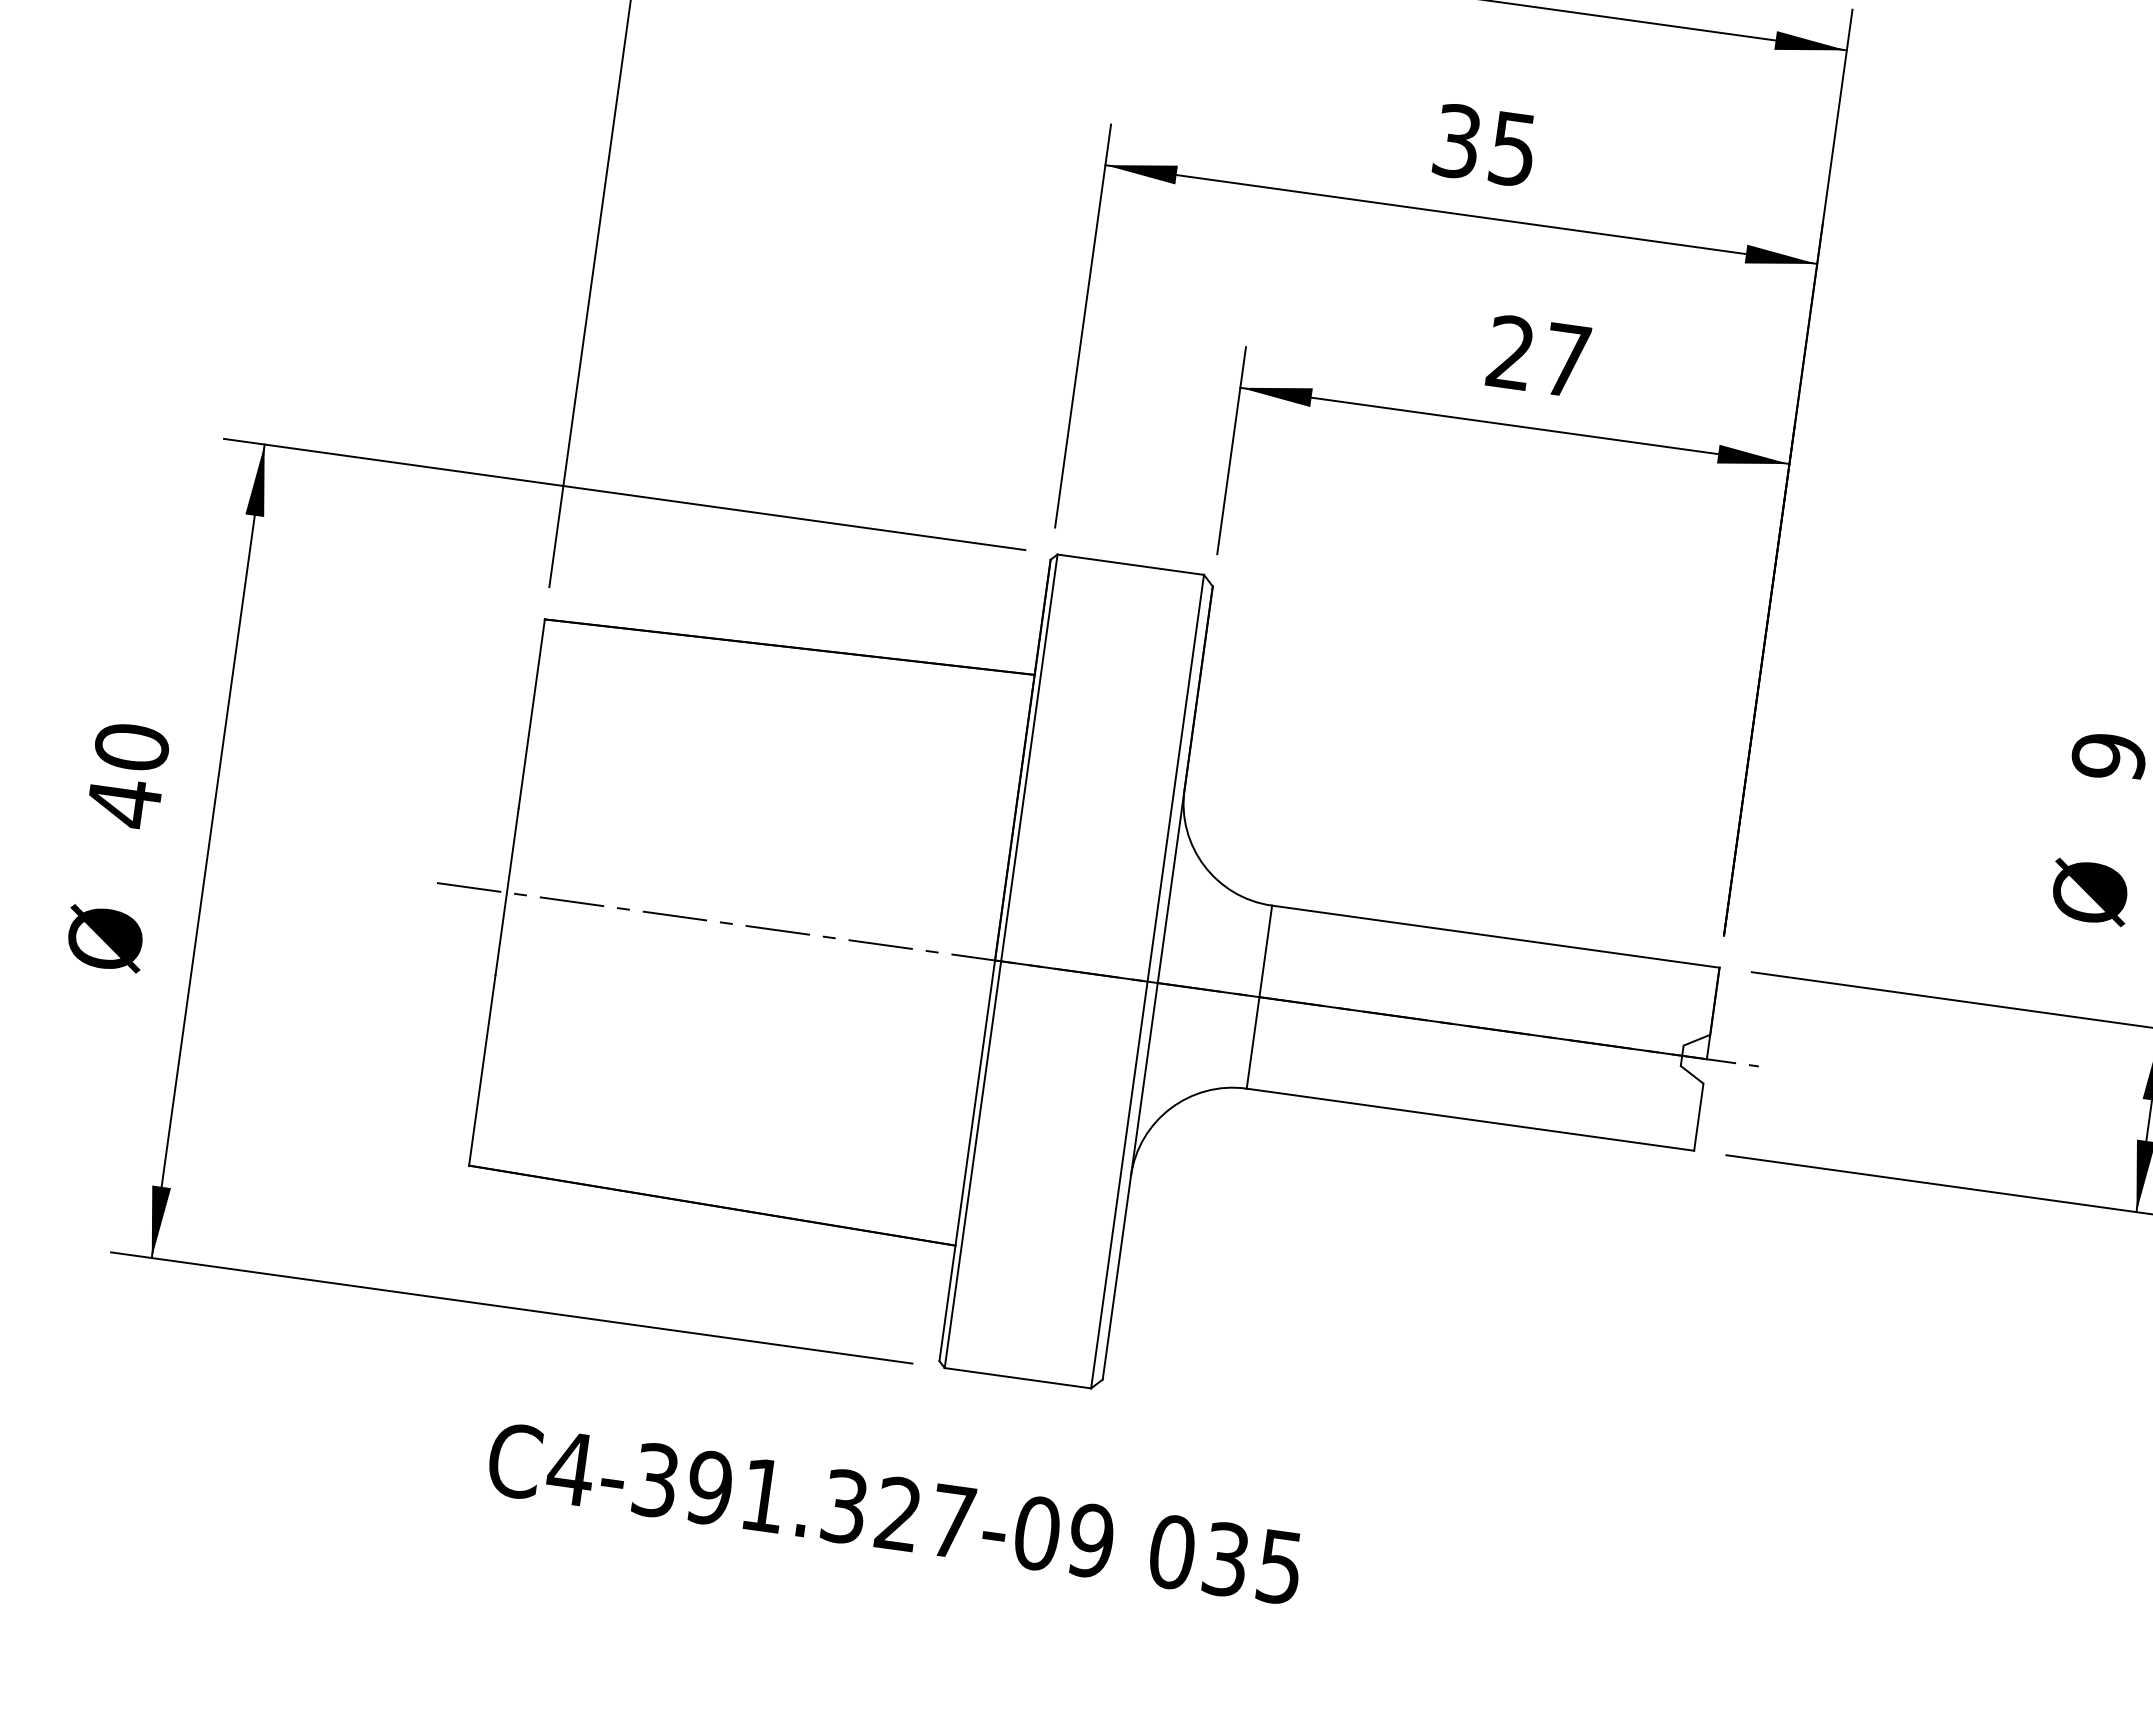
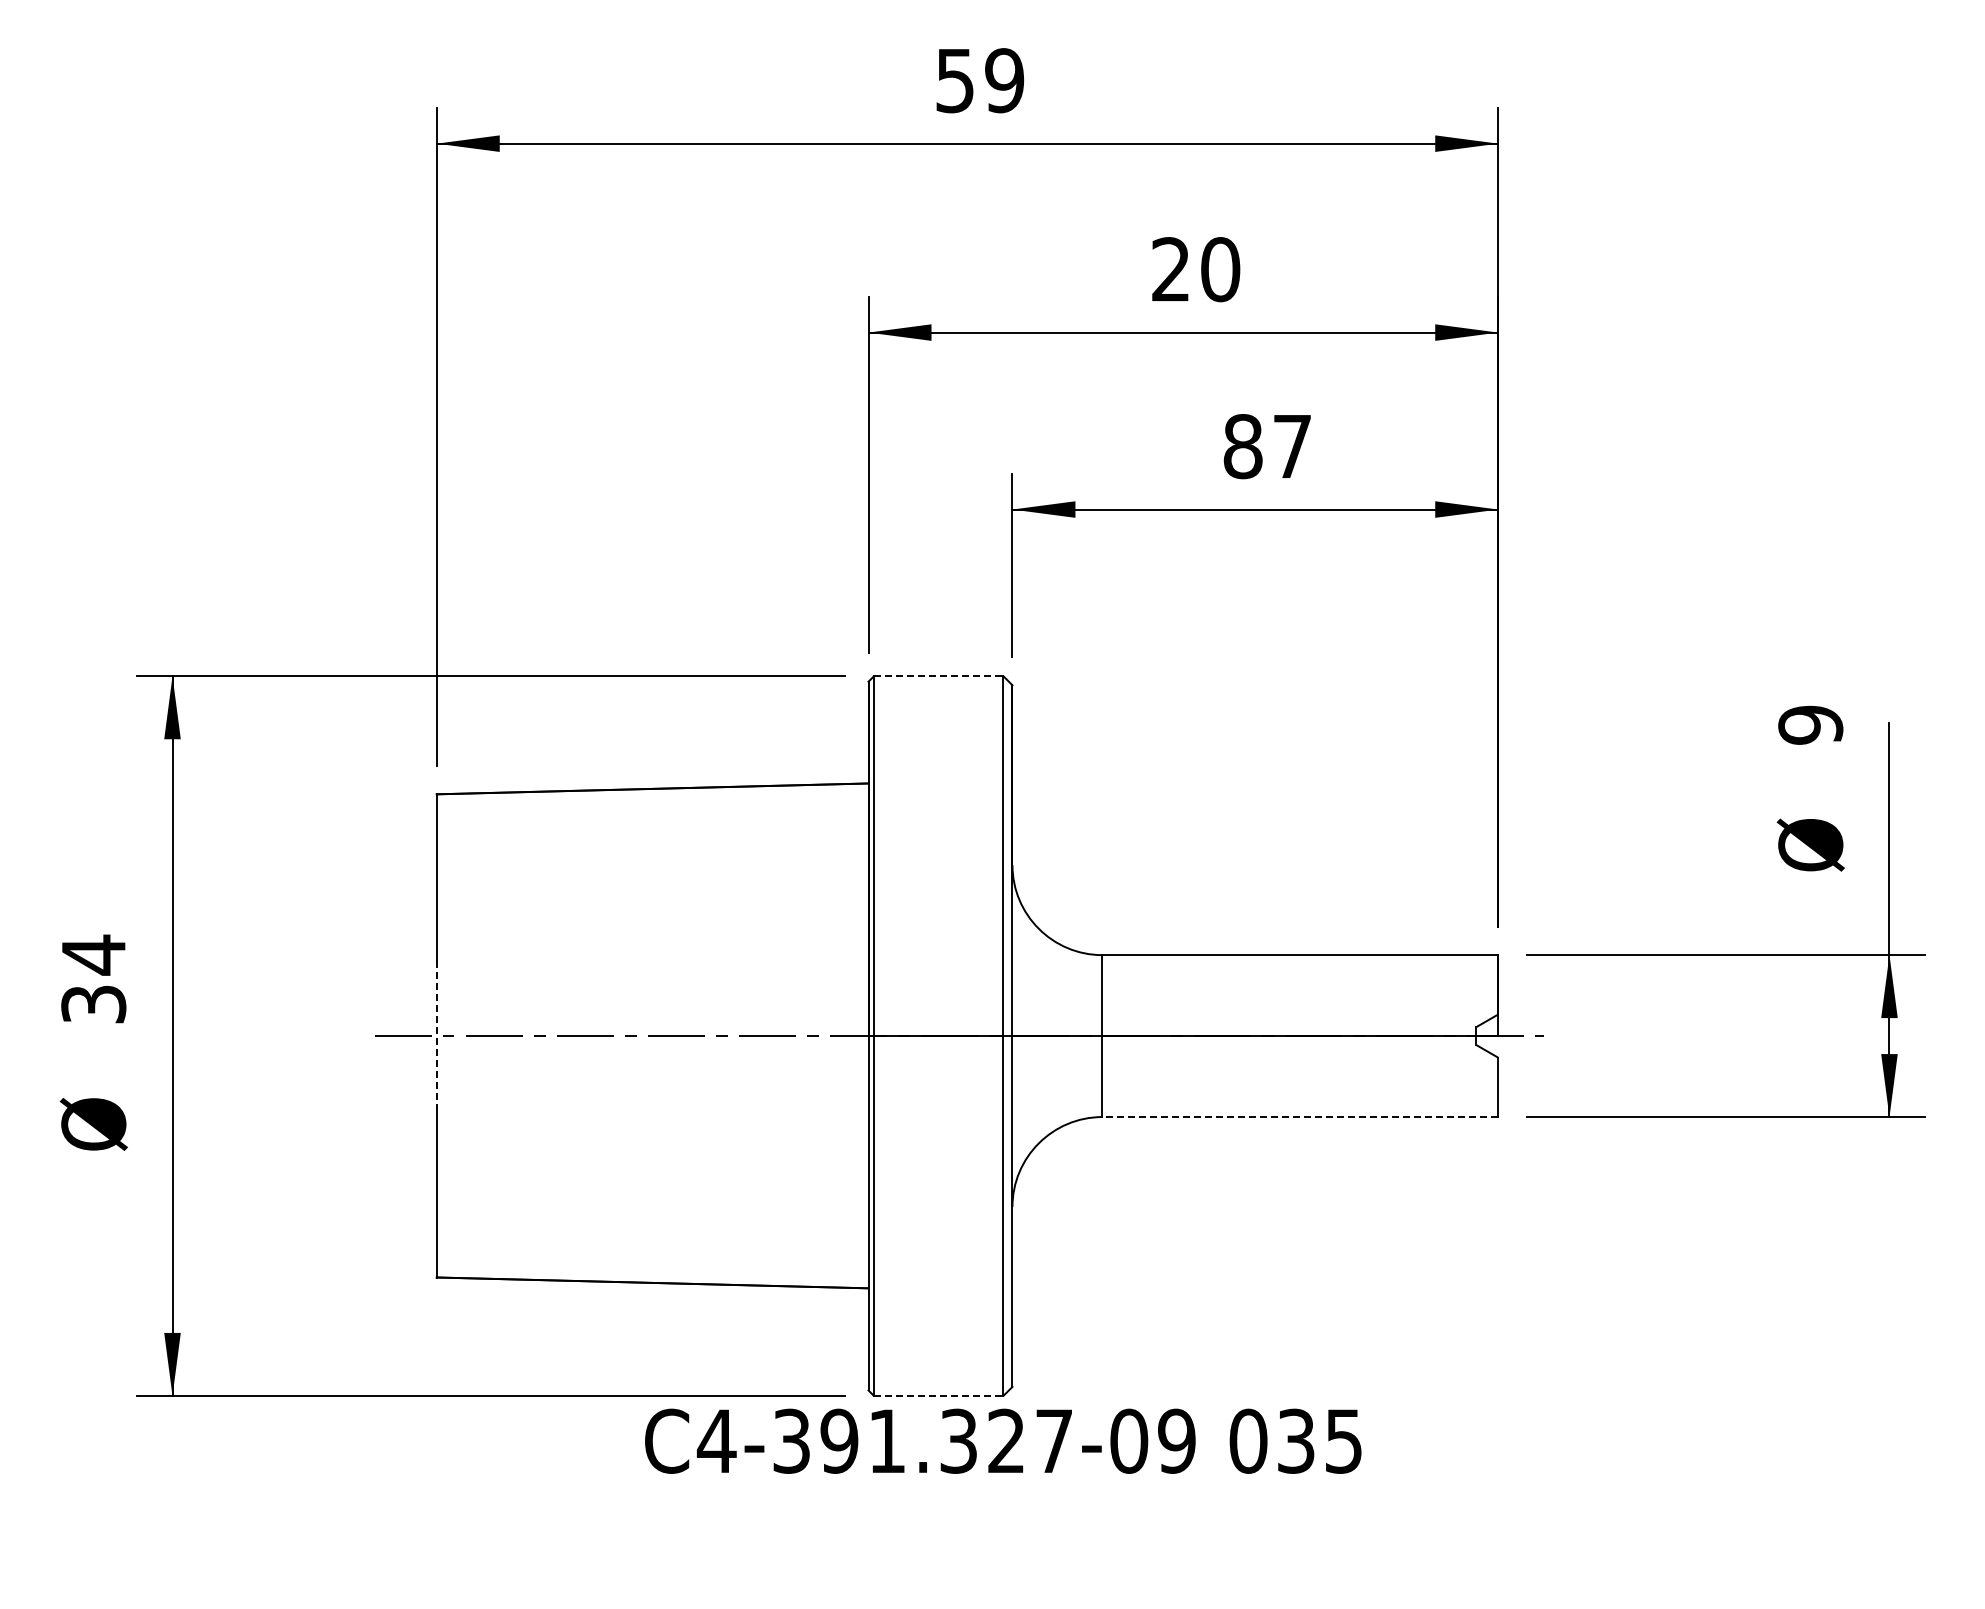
text: (1486, 145) -> (1196, 269), 35 -> 20
text: (1510, 352) -> (1242, 446), 27 -> 87
line: (1130, 564) -> (938, 676), solid -> dashed
text: (127, 774) -> (93, 979), 40 -> 34
line: (506, 892) -> (436, 1035), solid -> dashed
line: (1470, 1120) -> (1300, 1117), solid -> dashed
line: (1017, 1377) -> (938, 1395), solid -> dashed
text: (895, 1512) -> (1003, 1440), moved

